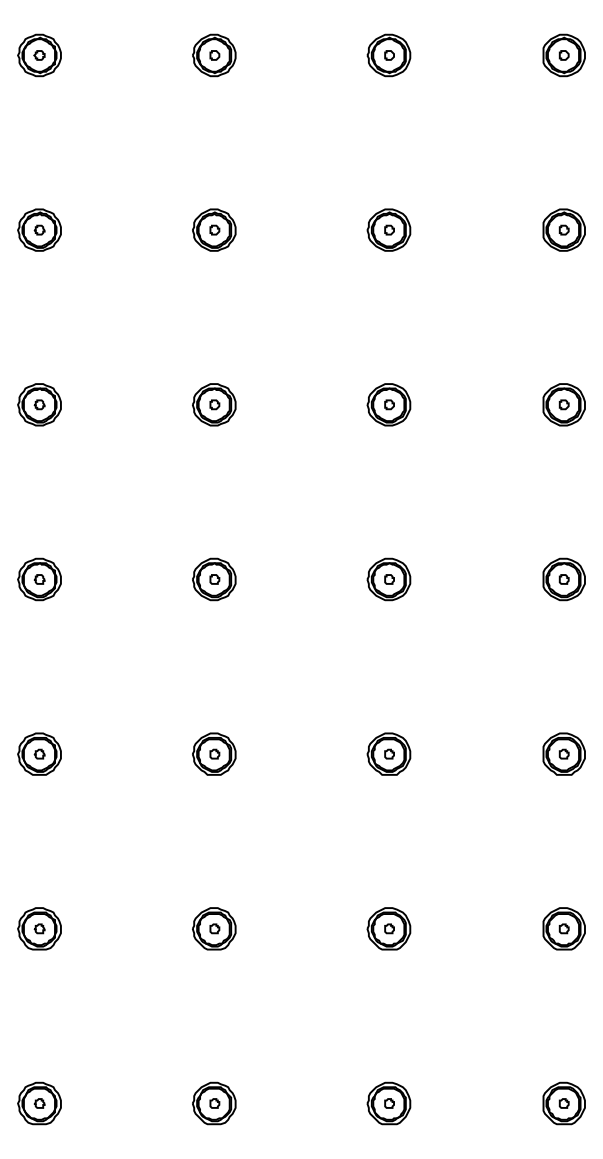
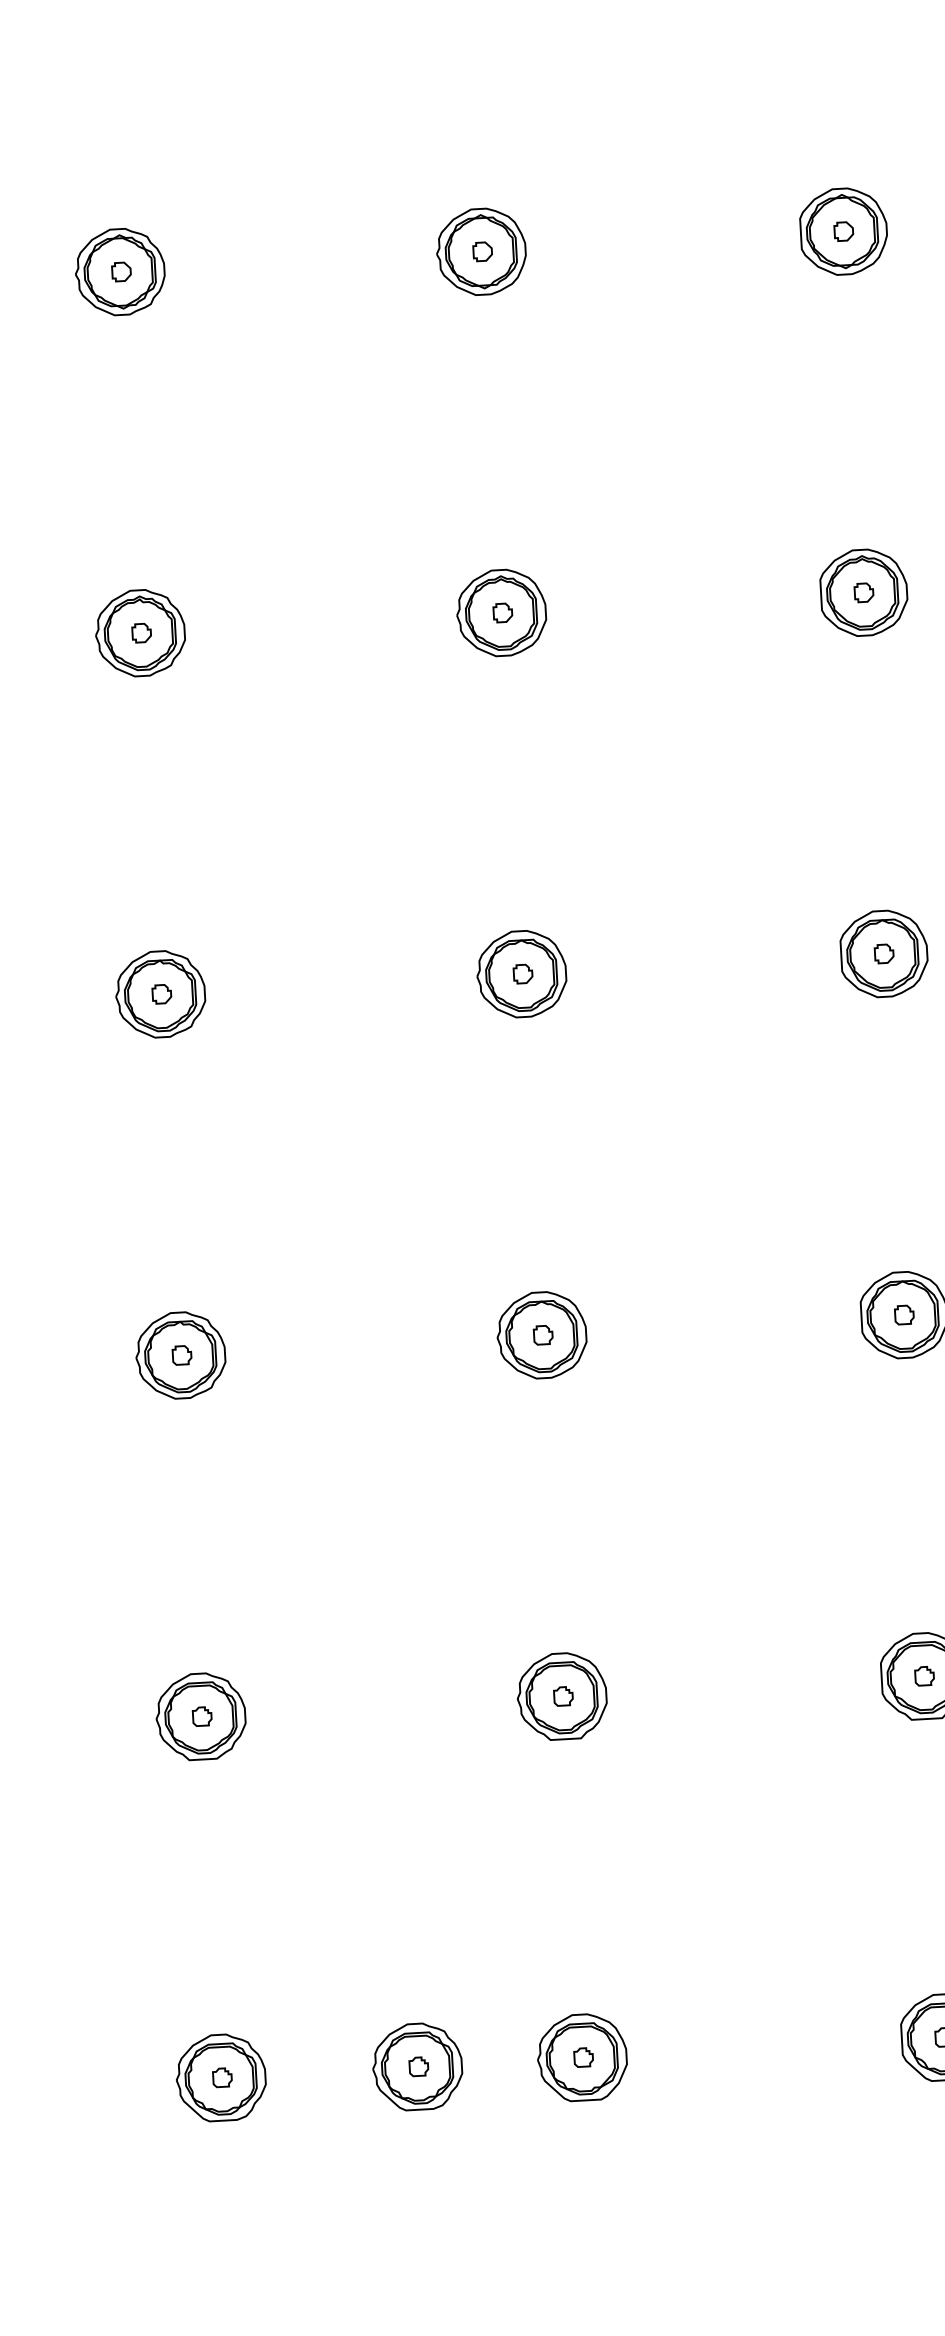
part: (309, 928) -> (418, 2066), added

